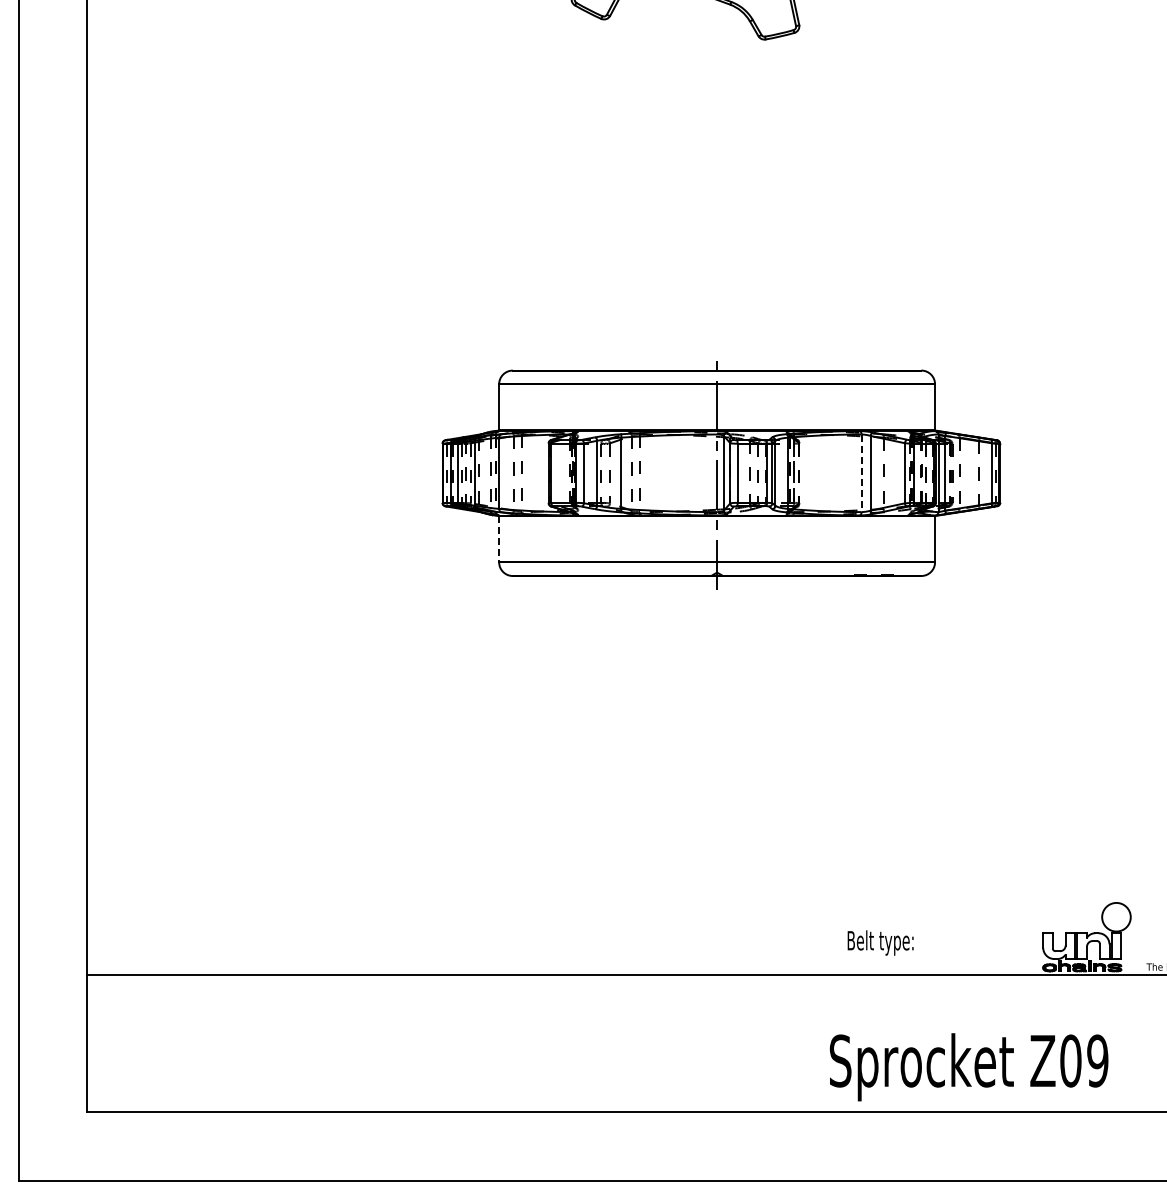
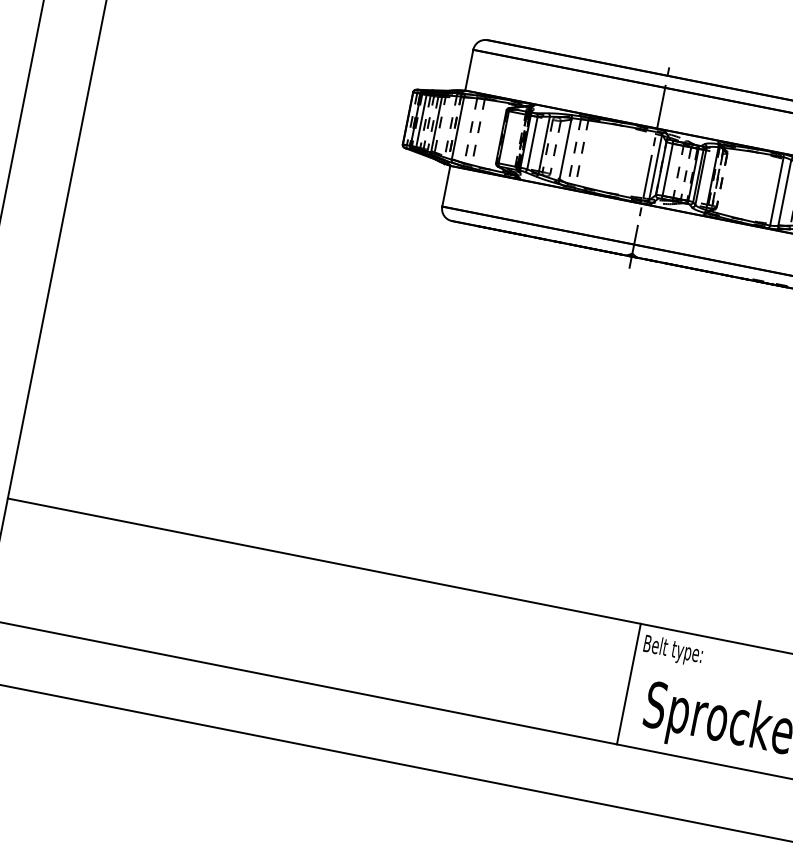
line: (861, 473) -> (776, 191), dashed -> solid
line: (499, 539) -> (446, 186), dashed -> solid
text: (880, 942) -> (673, 650), moved
line: (806, 1043) -> (628, 683), added

